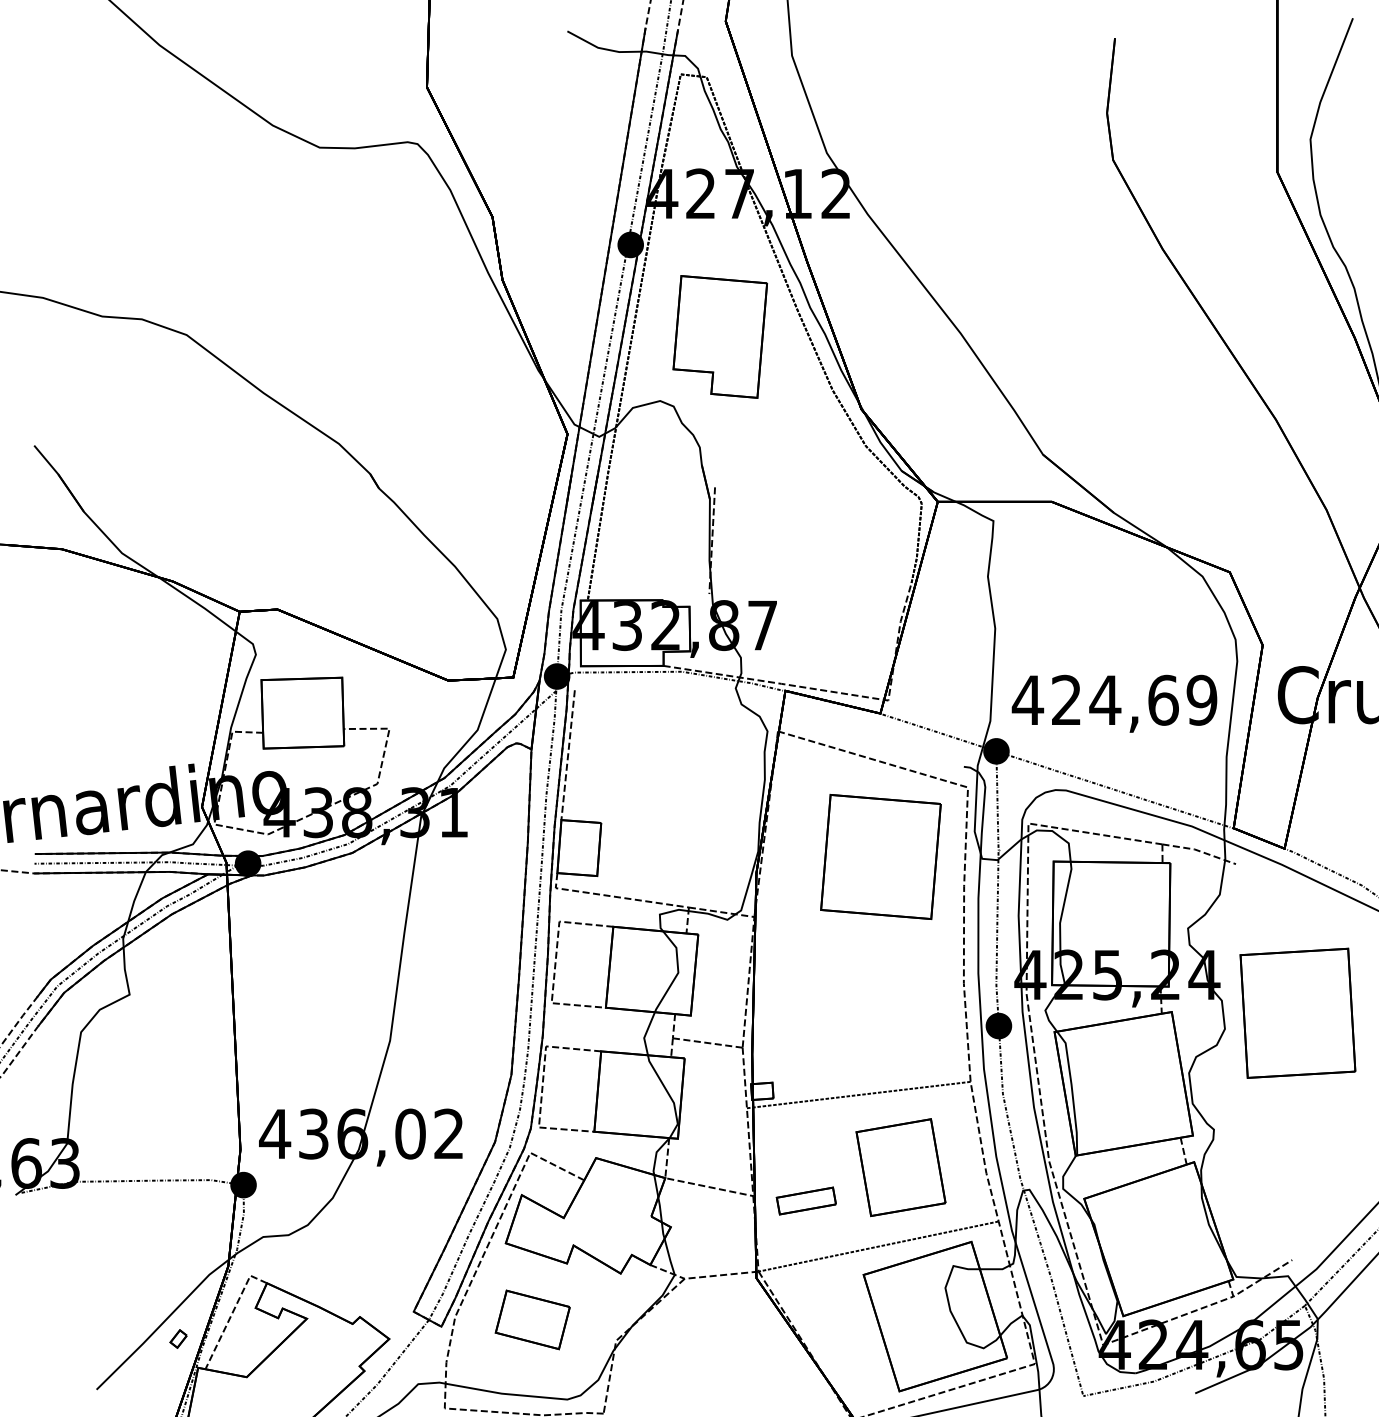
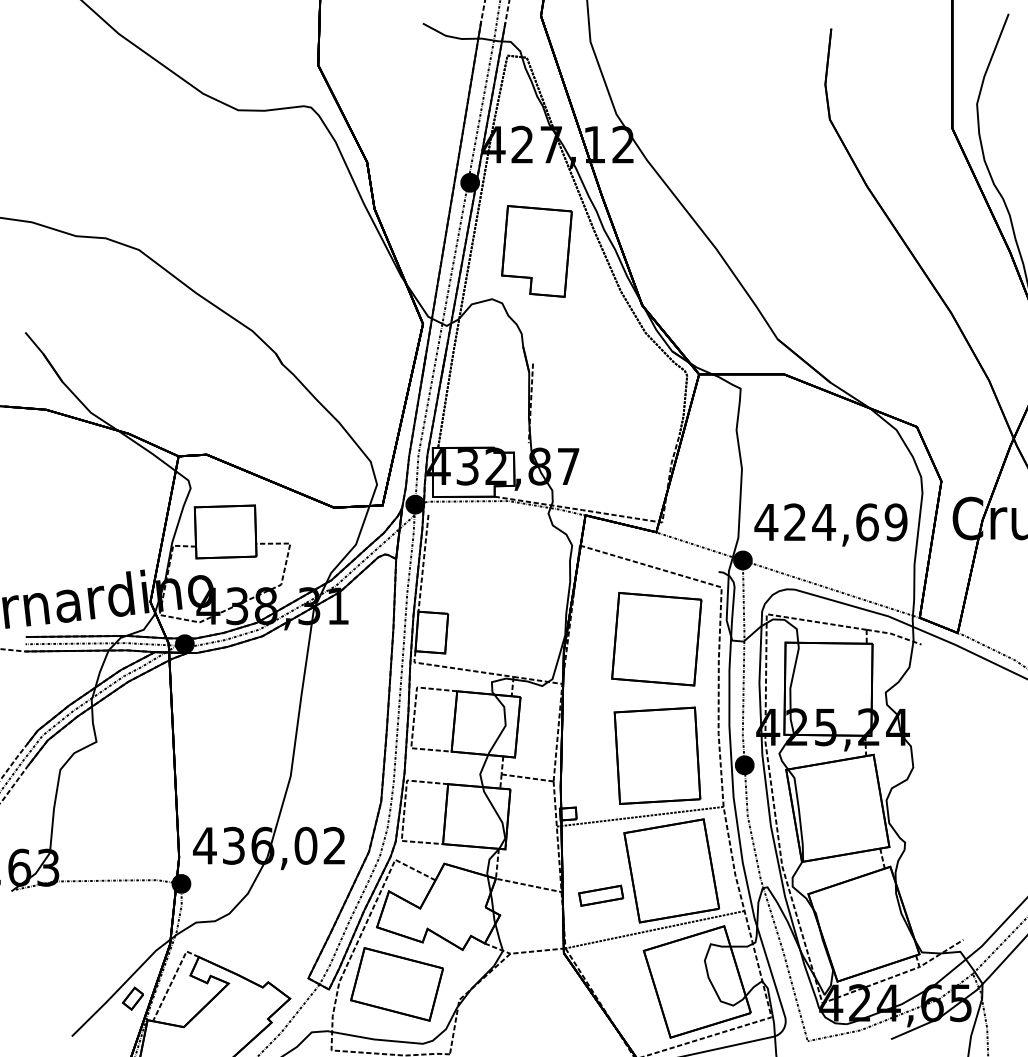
part: (1297, 1012) -> (657, 755), moved
part: (900, 1167) -> (671, 870), size x1.43
part: (532, 1319) -> (396, 984), size x1.67
part: (178, 1338) -> (132, 998), size x1.67

